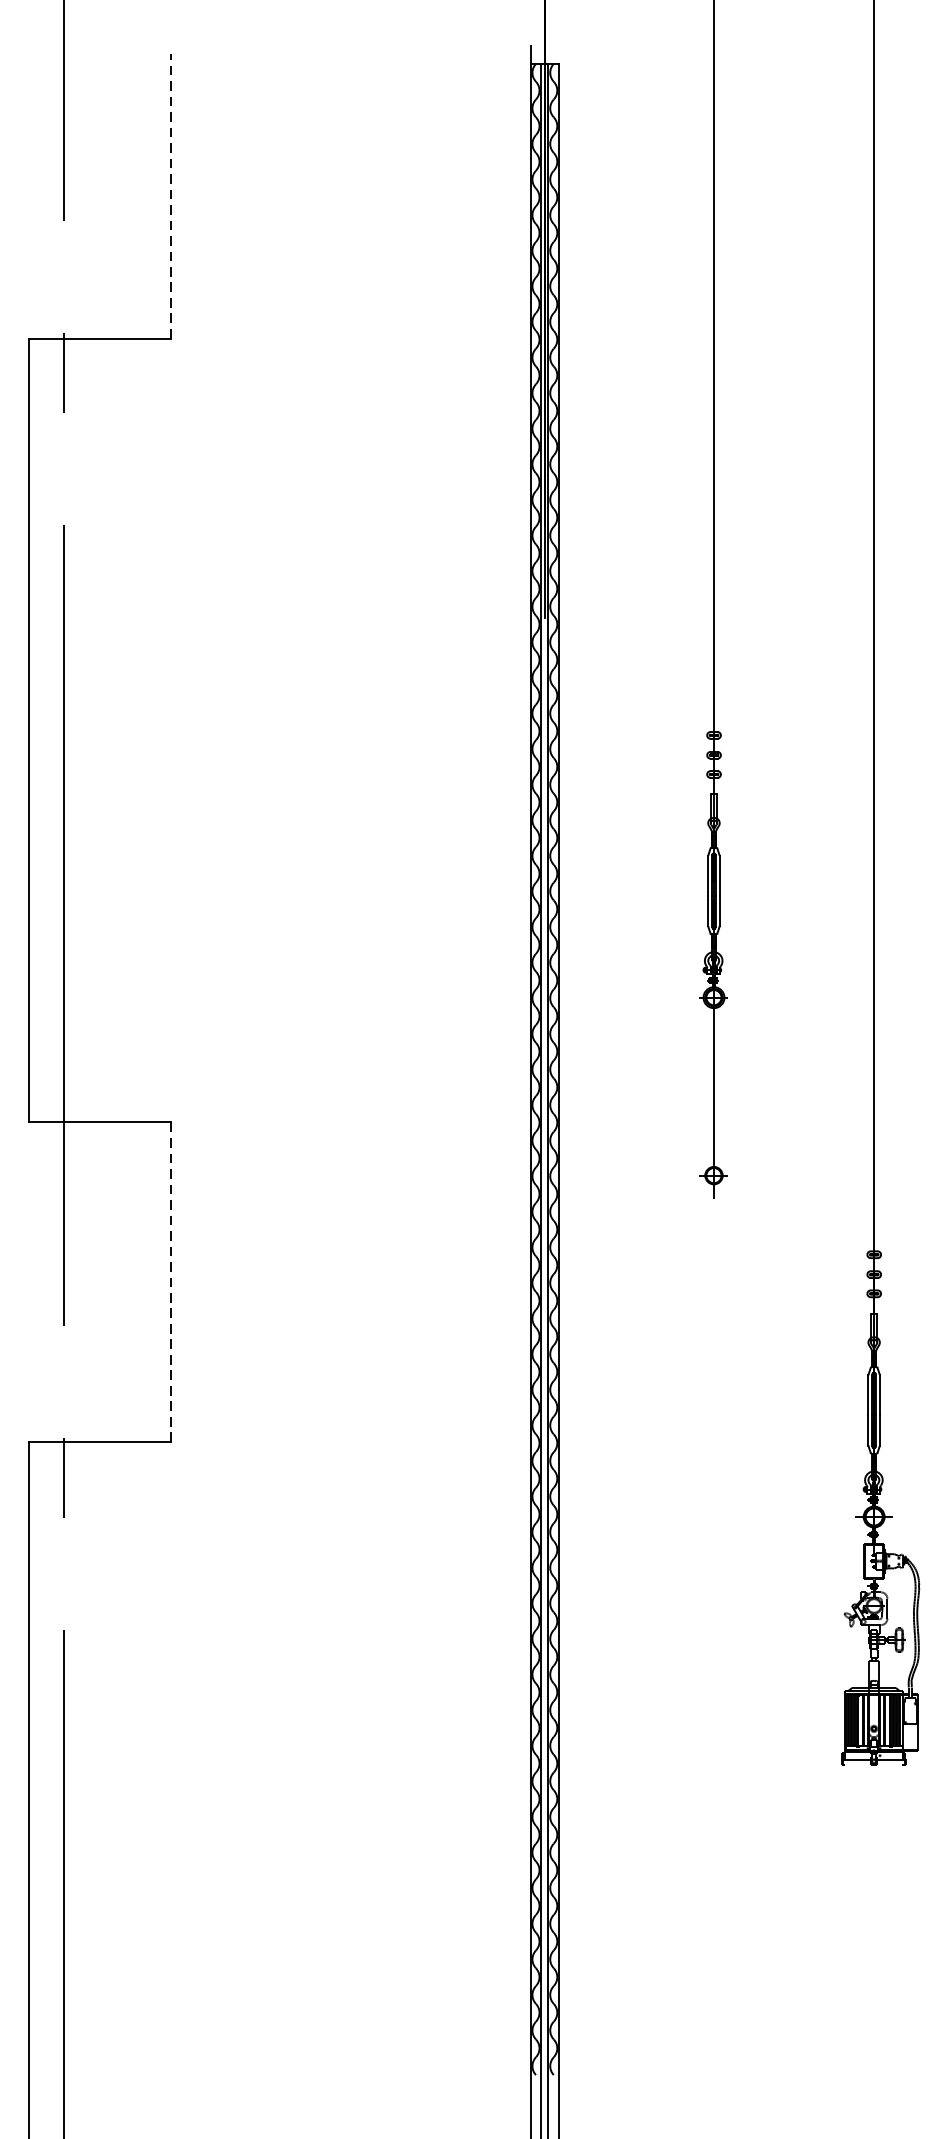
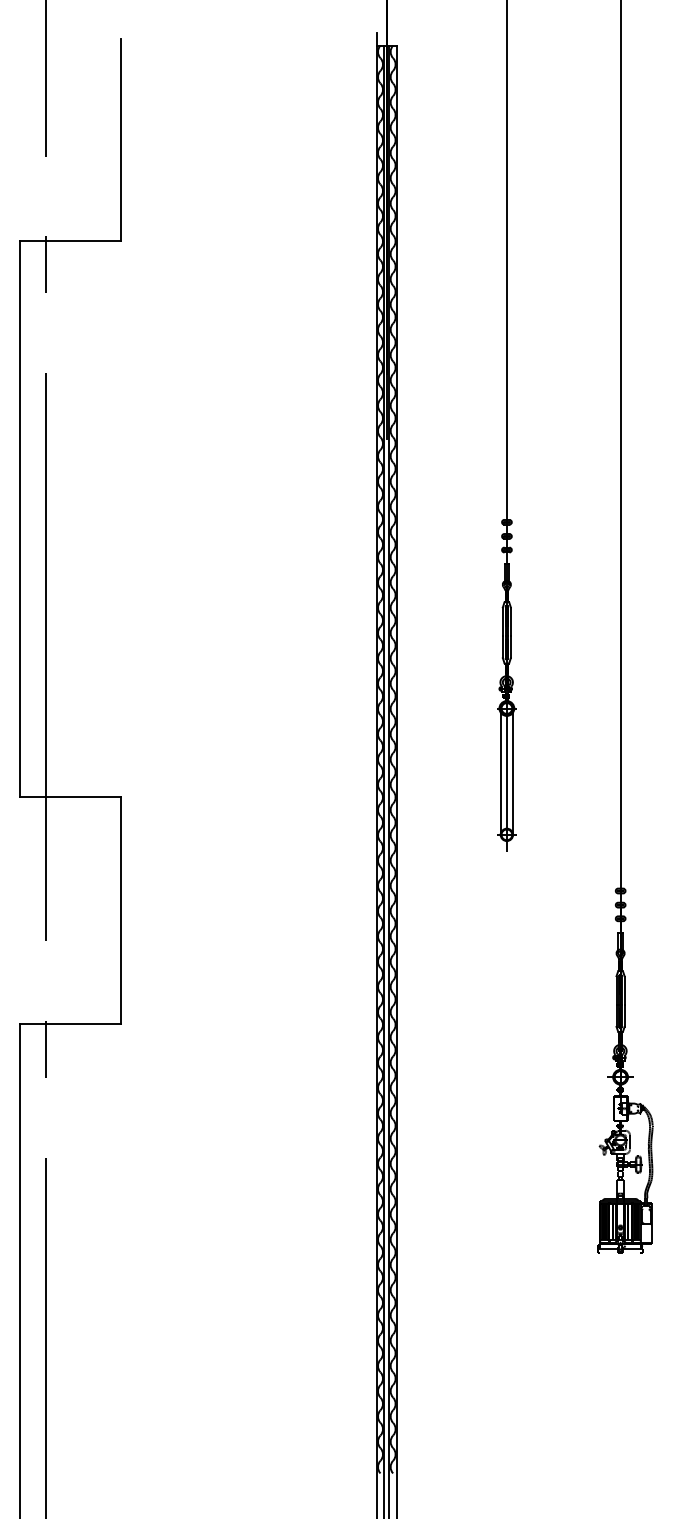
line: (171, 196) -> (121, 139), dashed -> solid
line: (704, 1086) -> (500, 771), added
line: (723, 1086) -> (513, 771), added
line: (171, 1282) -> (121, 910), dashed -> solid

